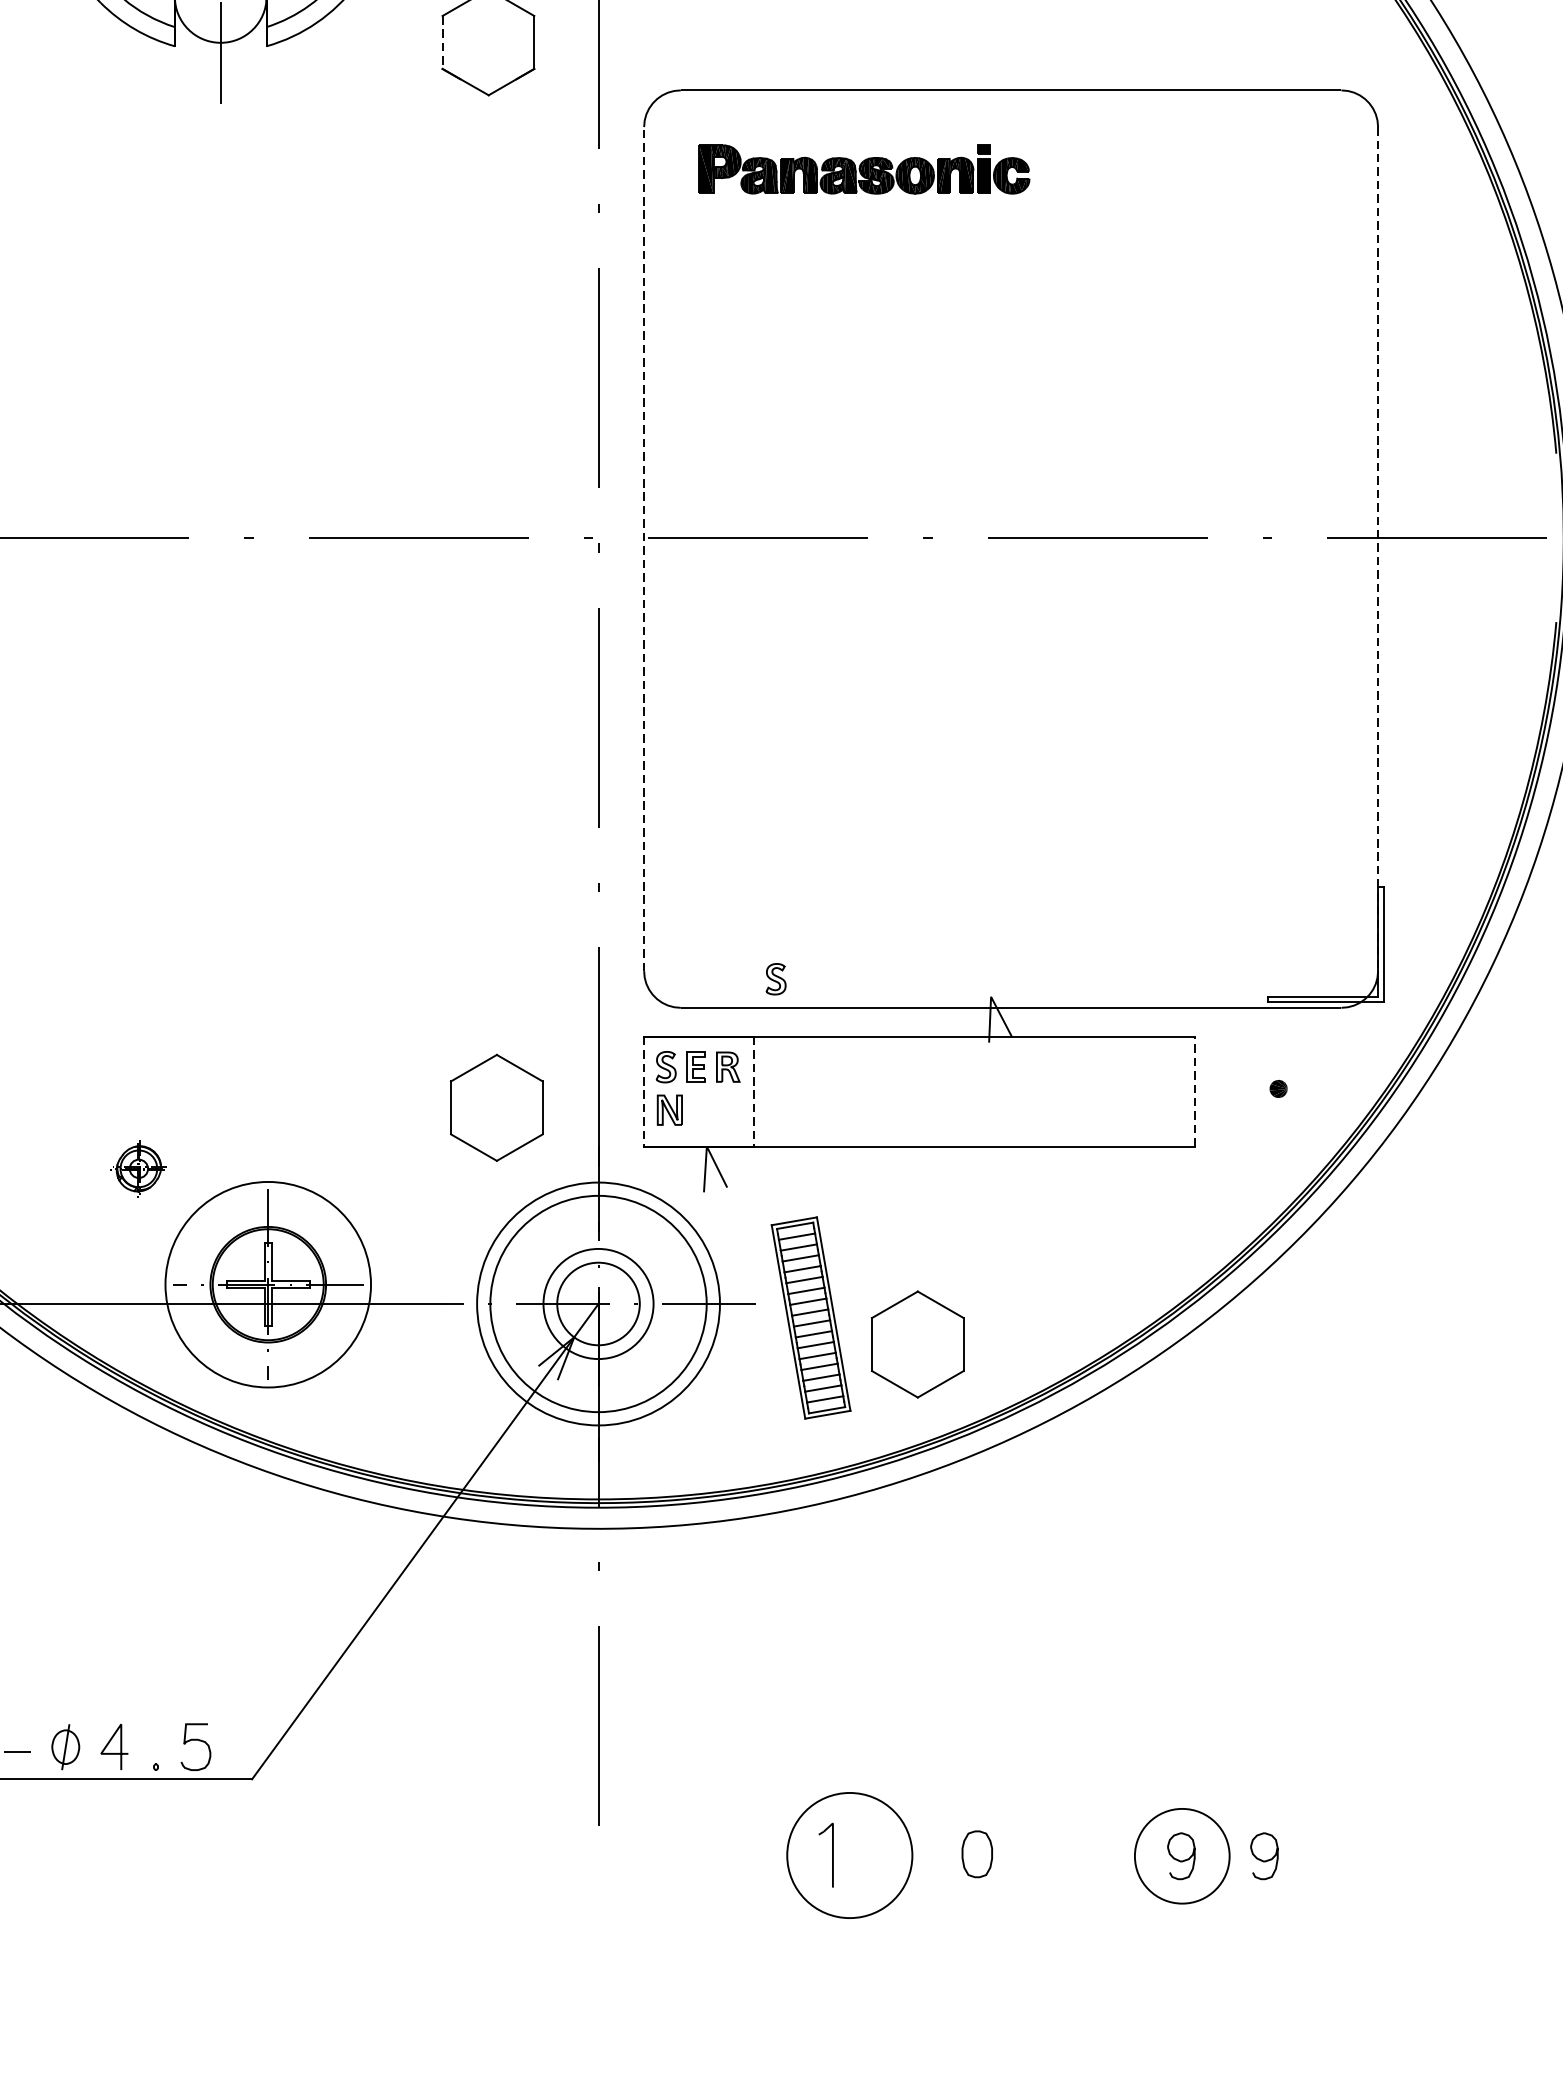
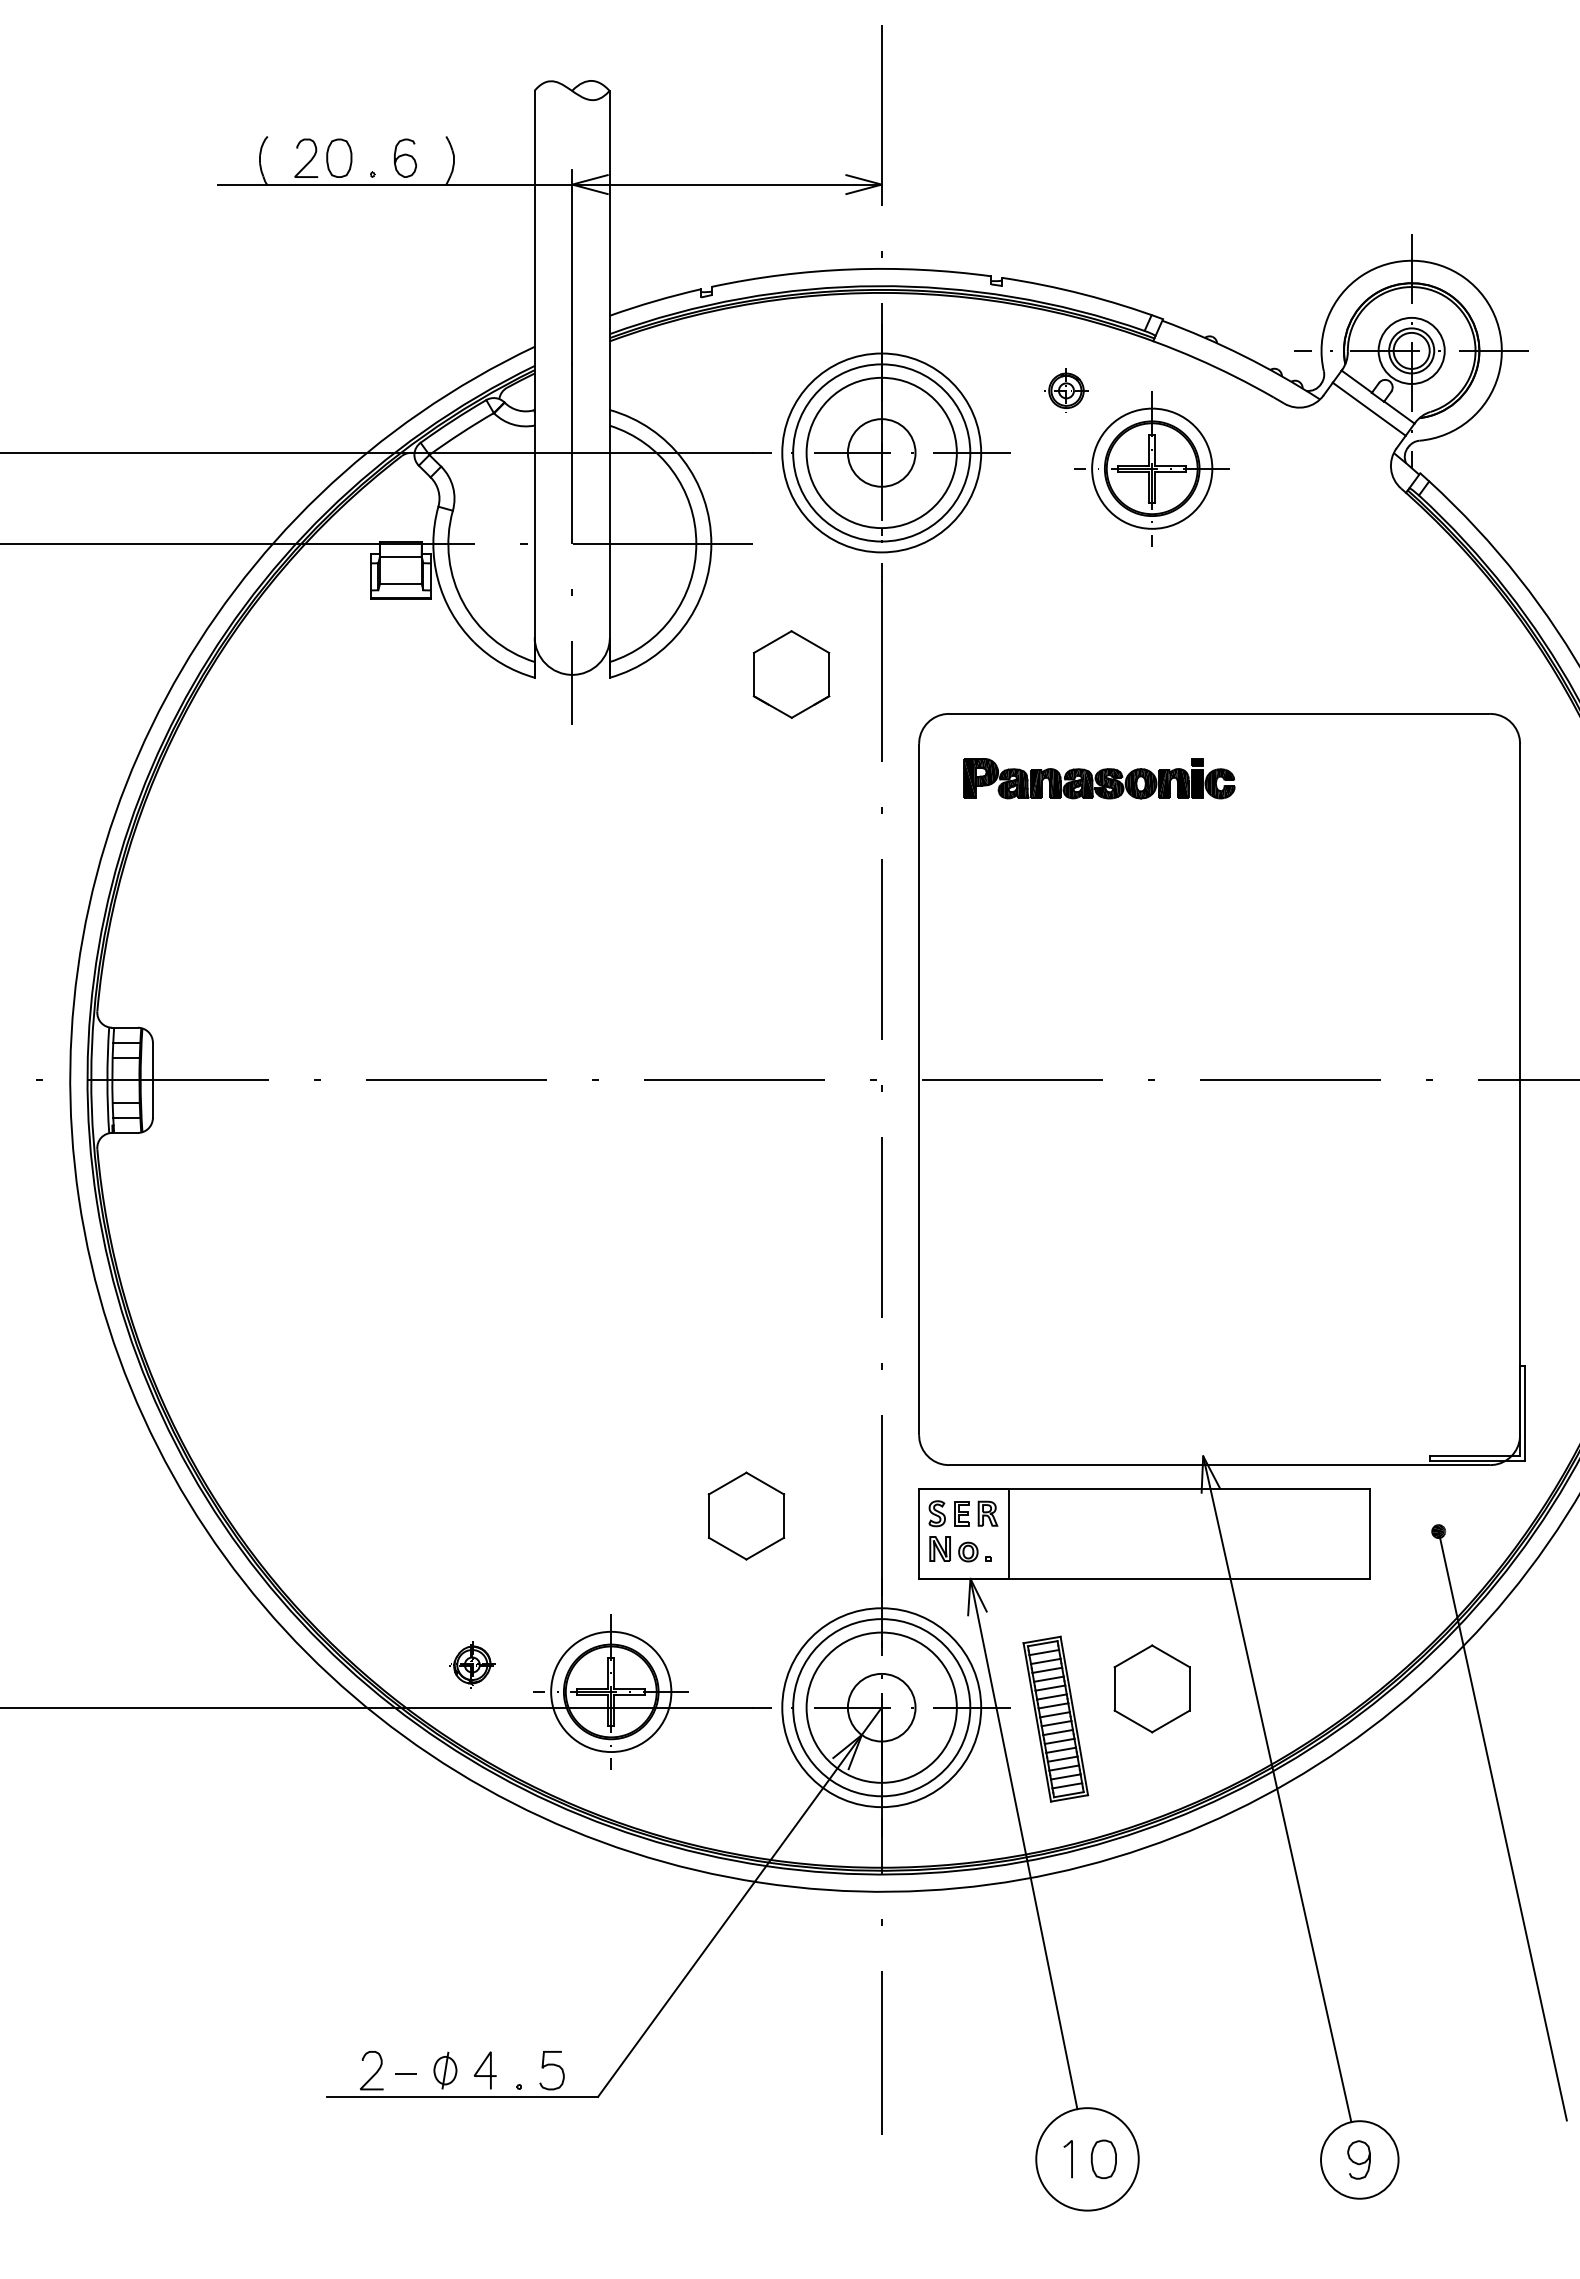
line: (443, 42) -> (754, 674), dashed -> solid
line: (644, 549) -> (919, 1089), dashed -> solid
line: (1378, 549) -> (1520, 1089), dashed -> solid
part: (775, 978) -> (1026, 1441), removed
line: (1194, 1091) -> (1369, 1533), dashed -> solid
line: (644, 1092) -> (919, 1534), dashed -> solid
line: (754, 1092) -> (1009, 1534), dashed -> solid
part: (496, 1107) -> (746, 1515), moved
part: (711, 1113) -> (974, 1551), added
part: (139, 1168) -> (472, 1664), moved
circle: (268, 1284) -> (611, 1691), size x0.71
circle: (598, 1303) -> (881, 1707), size x1.67
part: (916, 1344) -> (1151, 1688), moved
line: (1081, 1403) -> (1277, 1789), added
line: (1356, 1447) -> (1502, 1825), added
line: (771, 1469) -> (1023, 1843), added
part: (976, 1854) -> (1103, 2159), moved
part: (825, 1855) -> (1067, 2159), size x0.71
curve: (1262, 1859) -> (1425, 2162), removed

